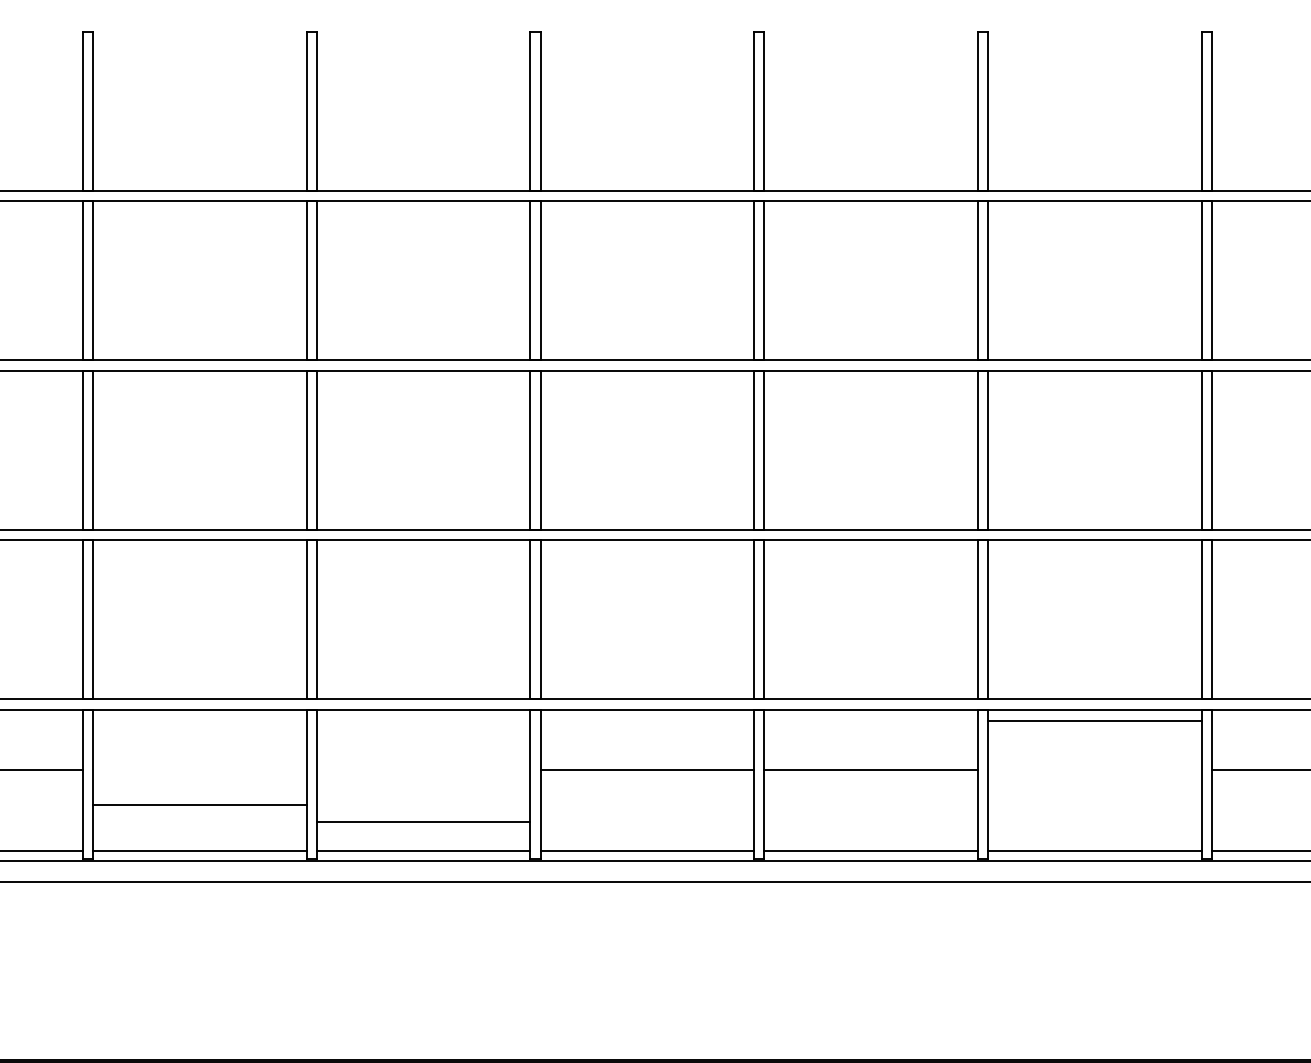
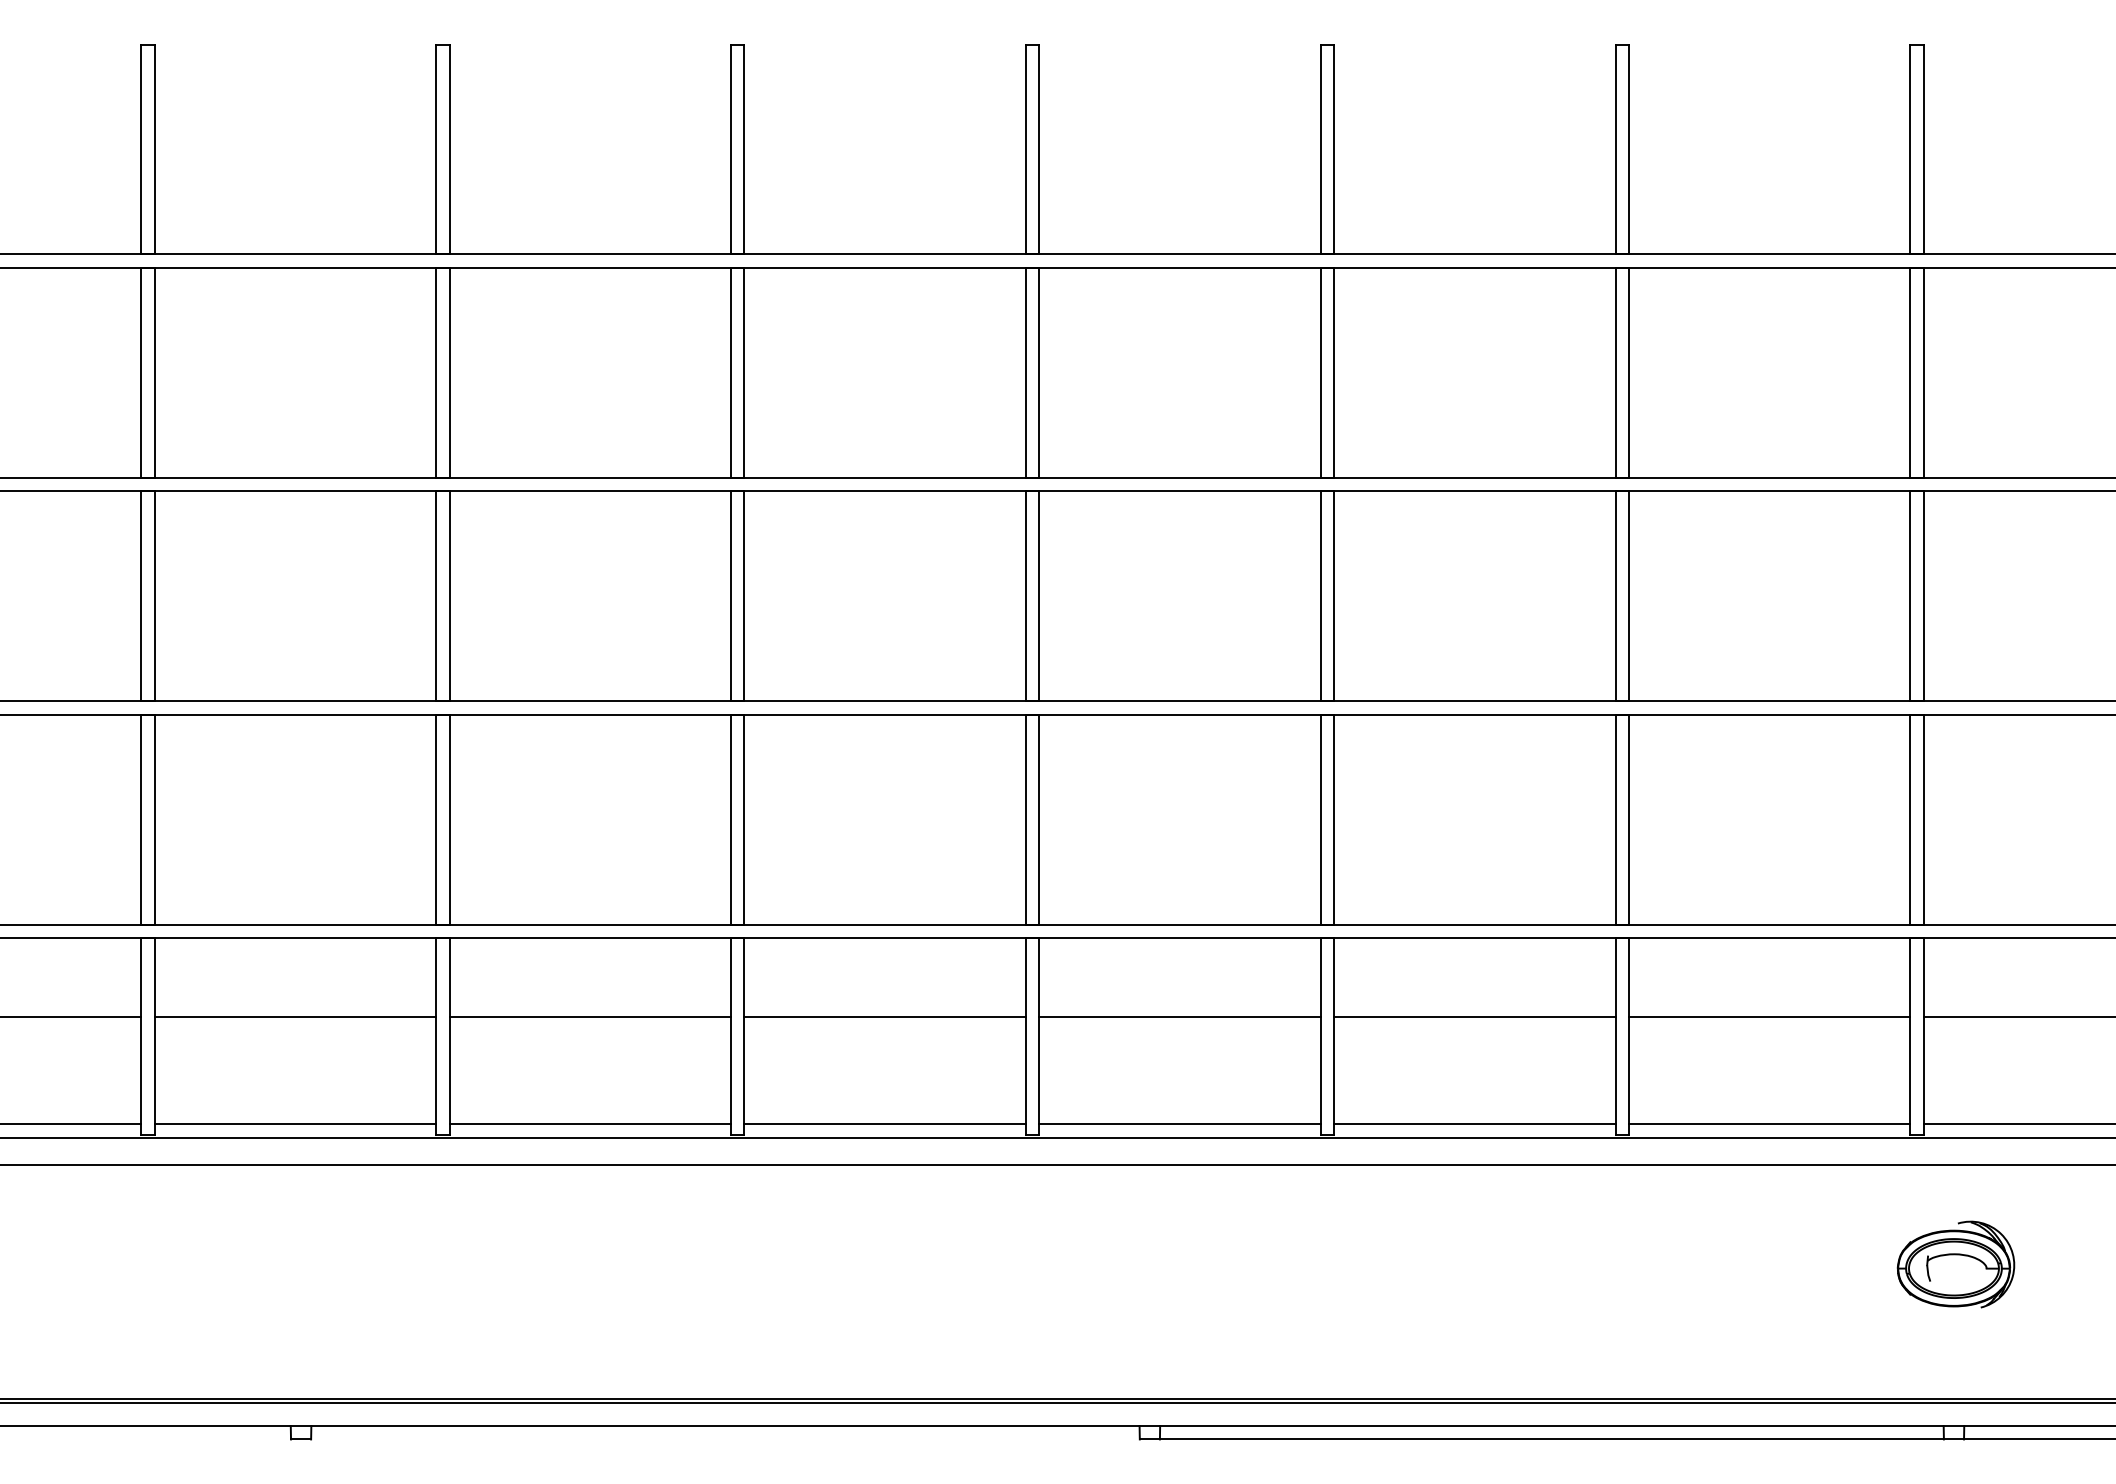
line: (1094, 721) -> (1474, 1017), moved
line: (199, 805) -> (295, 1017), moved
line: (423, 822) -> (590, 1017), moved

